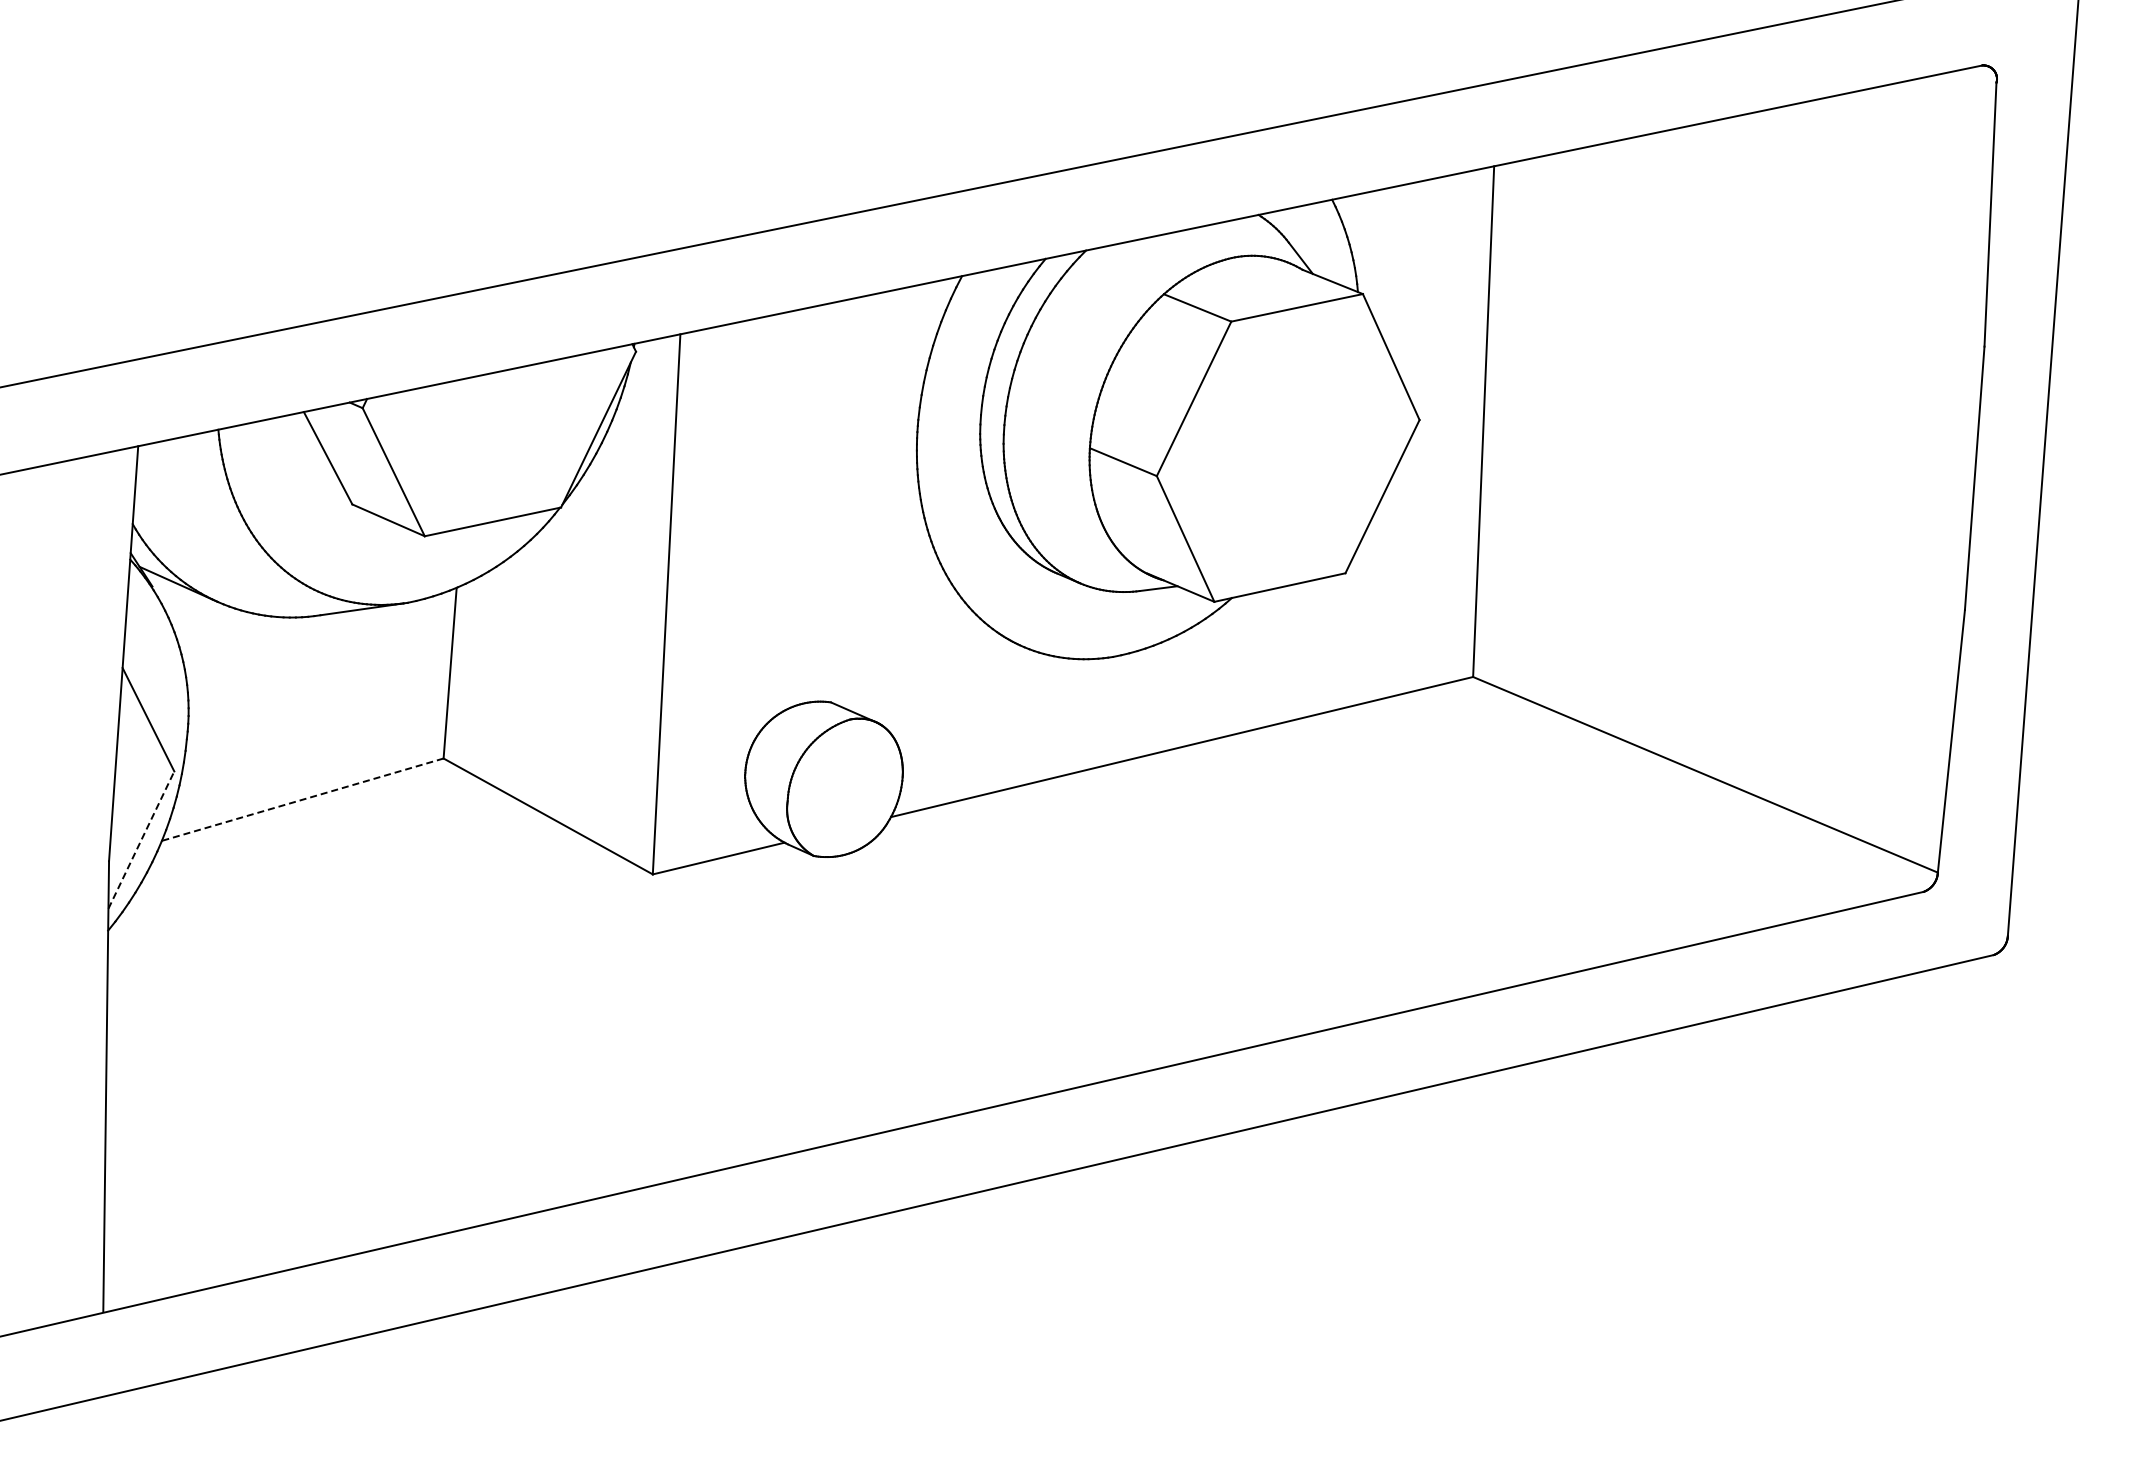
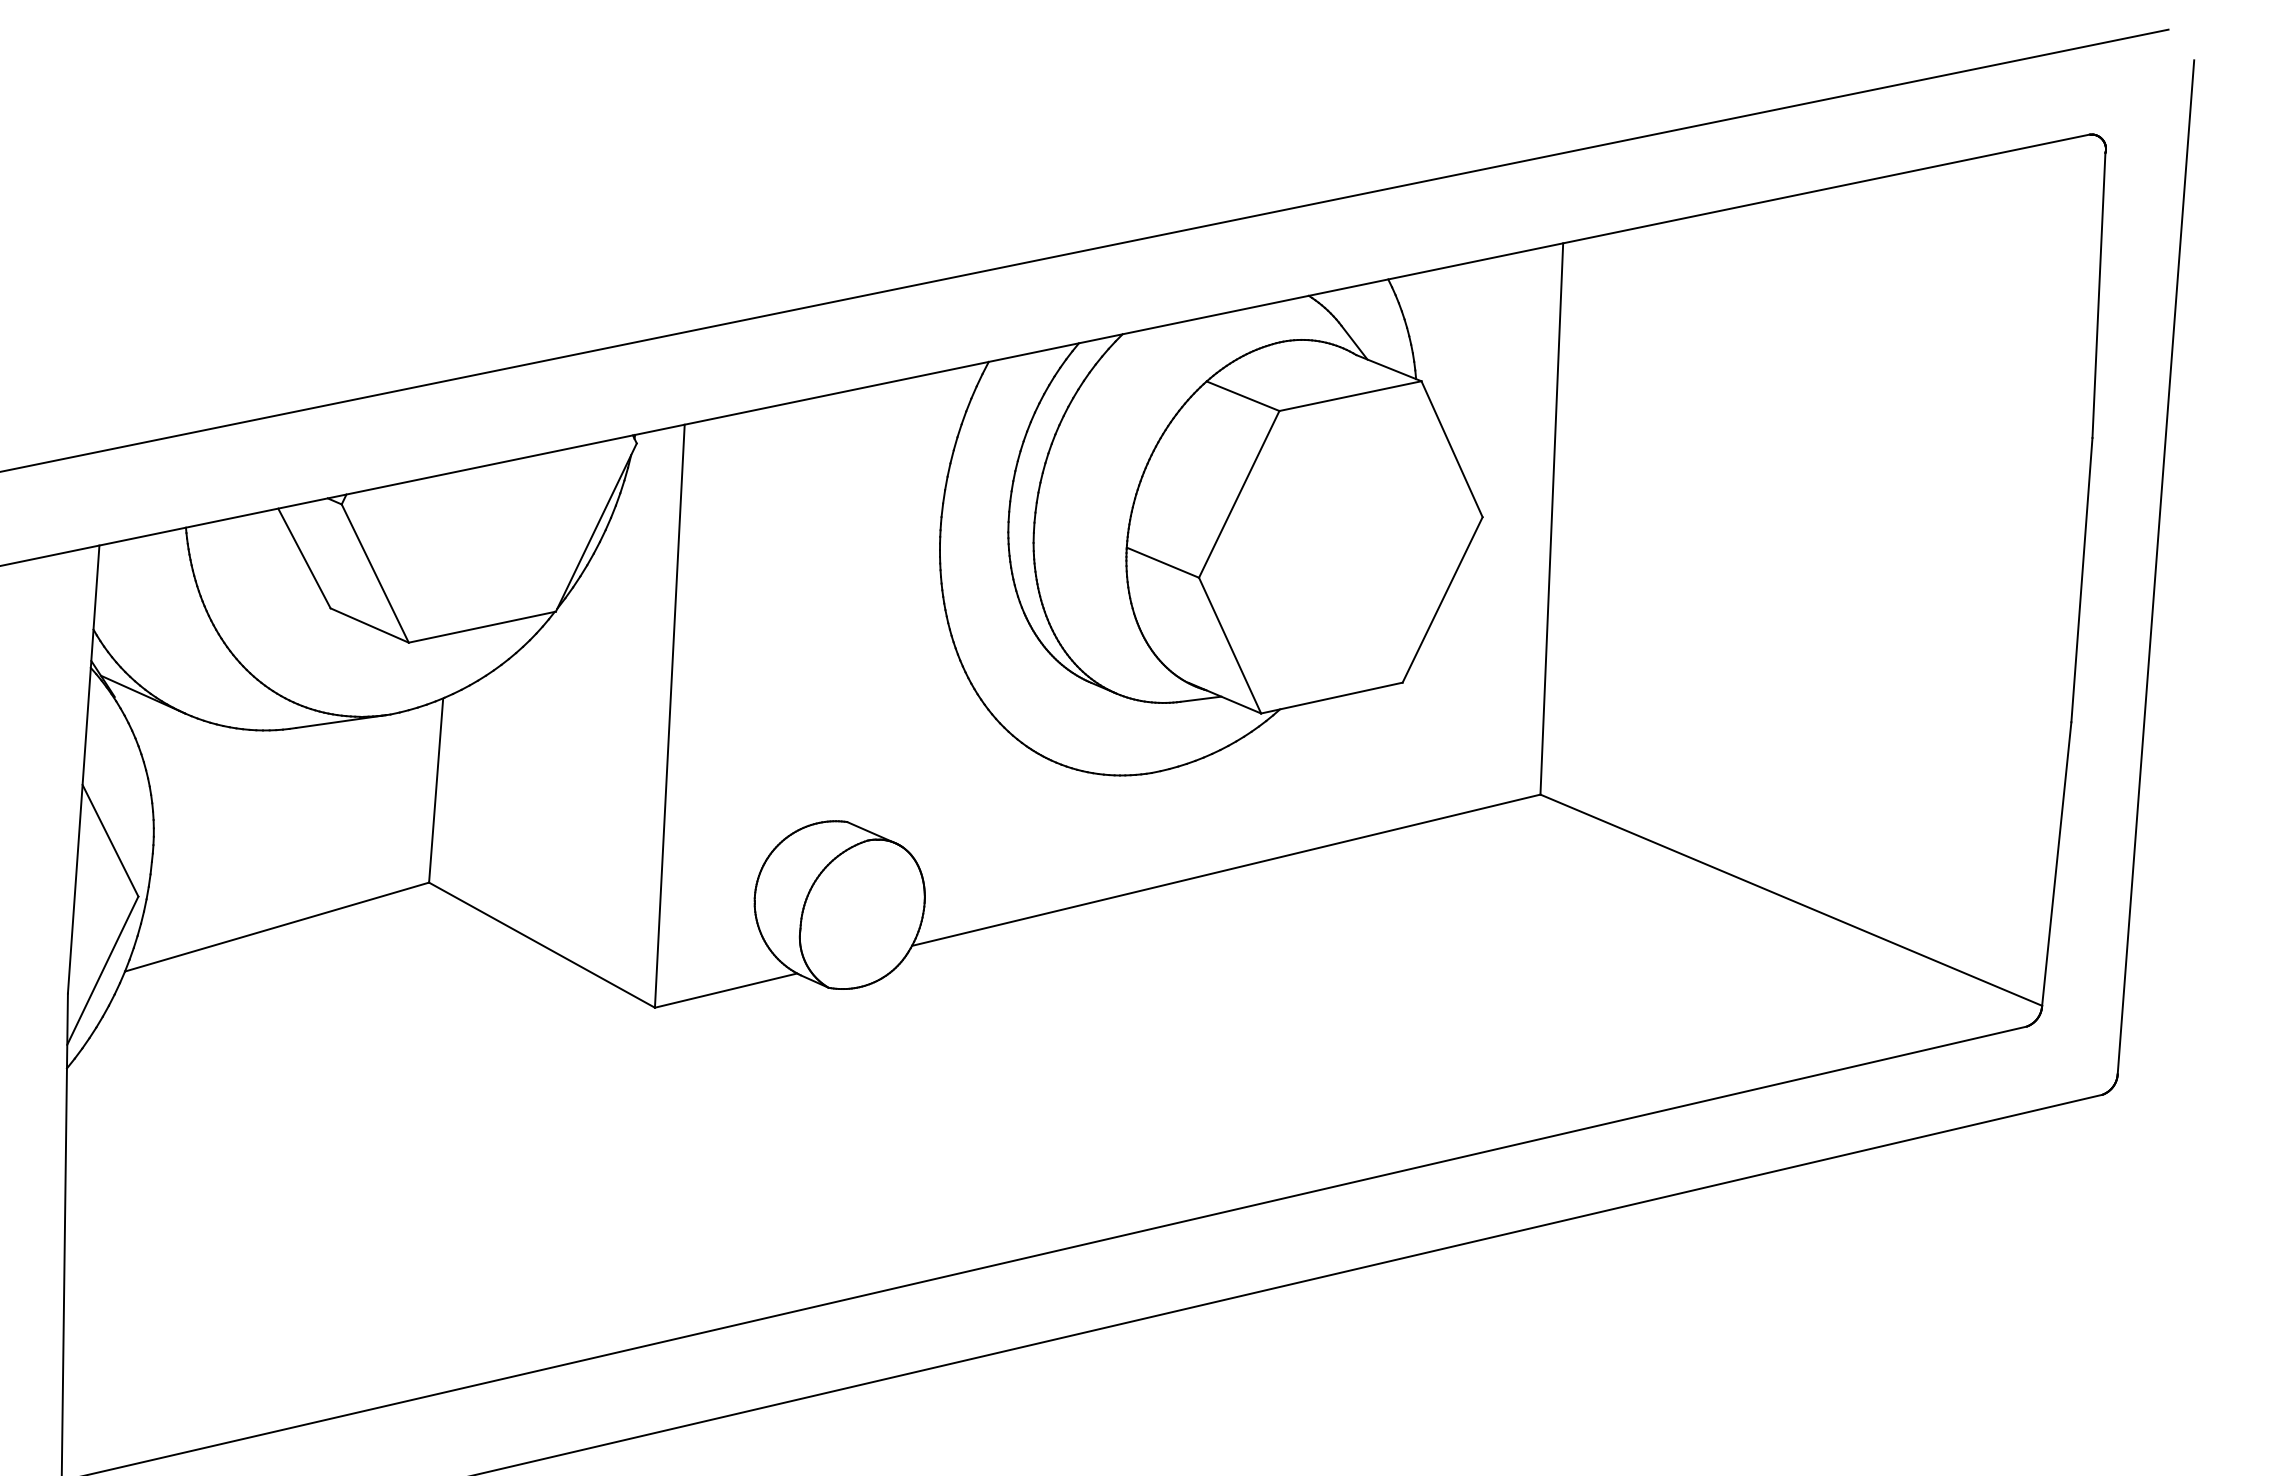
line: (302, 799) -> (276, 926), dashed -> solid
line: (141, 839) -> (102, 970), dashed -> solid

